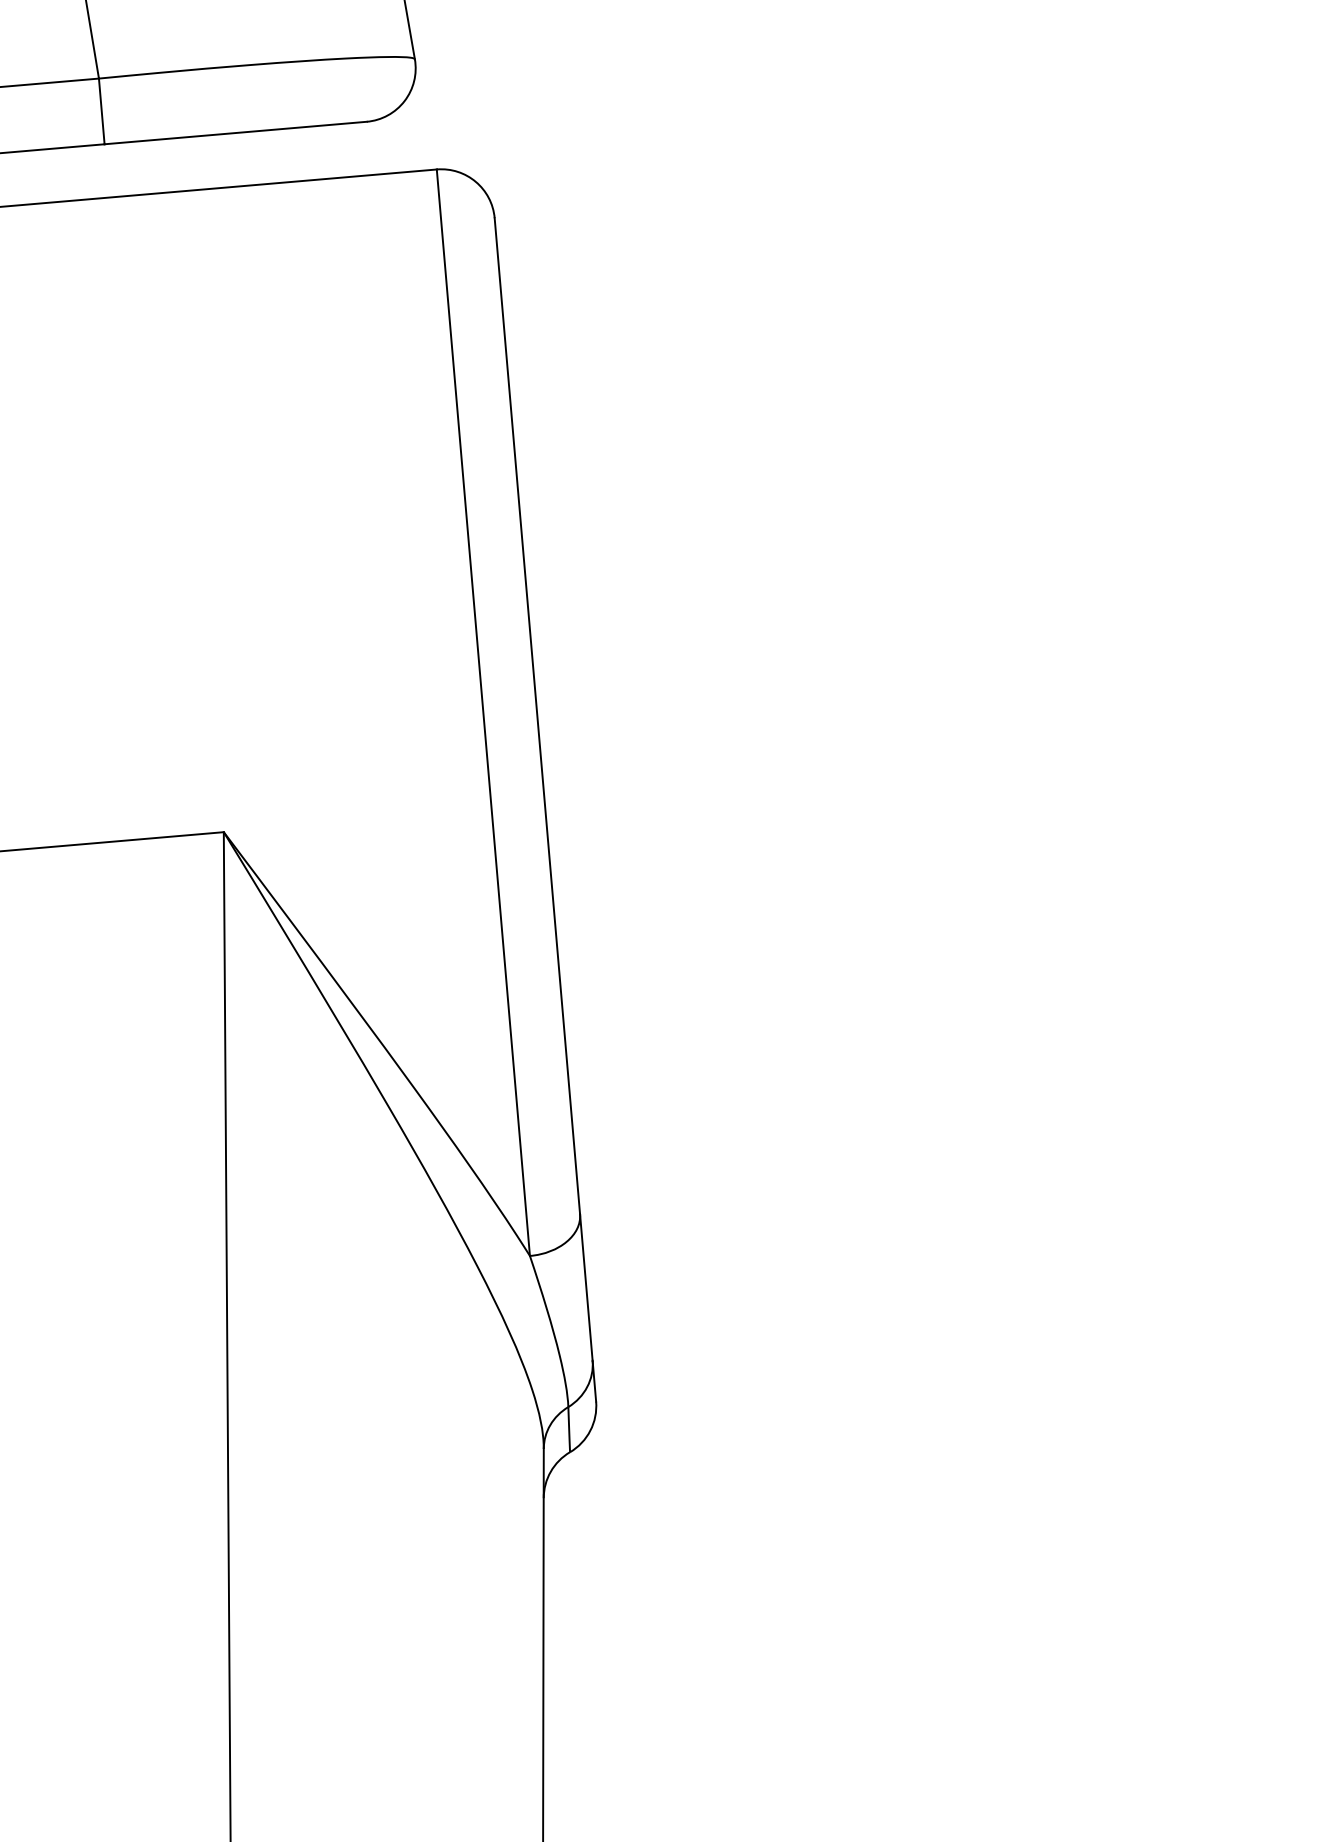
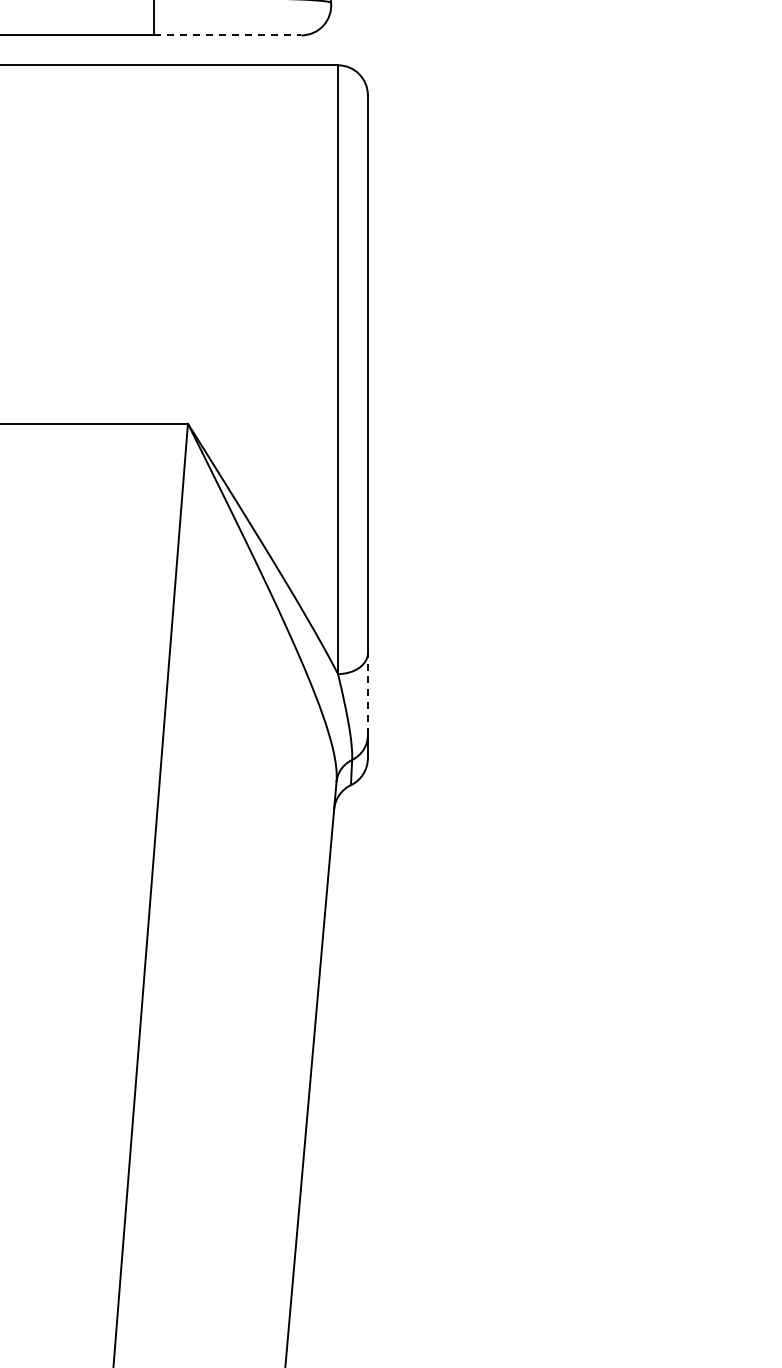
line: (236, 133) -> (228, 35), solid -> dashed
line: (585, 1286) -> (367, 693), solid -> dashed

